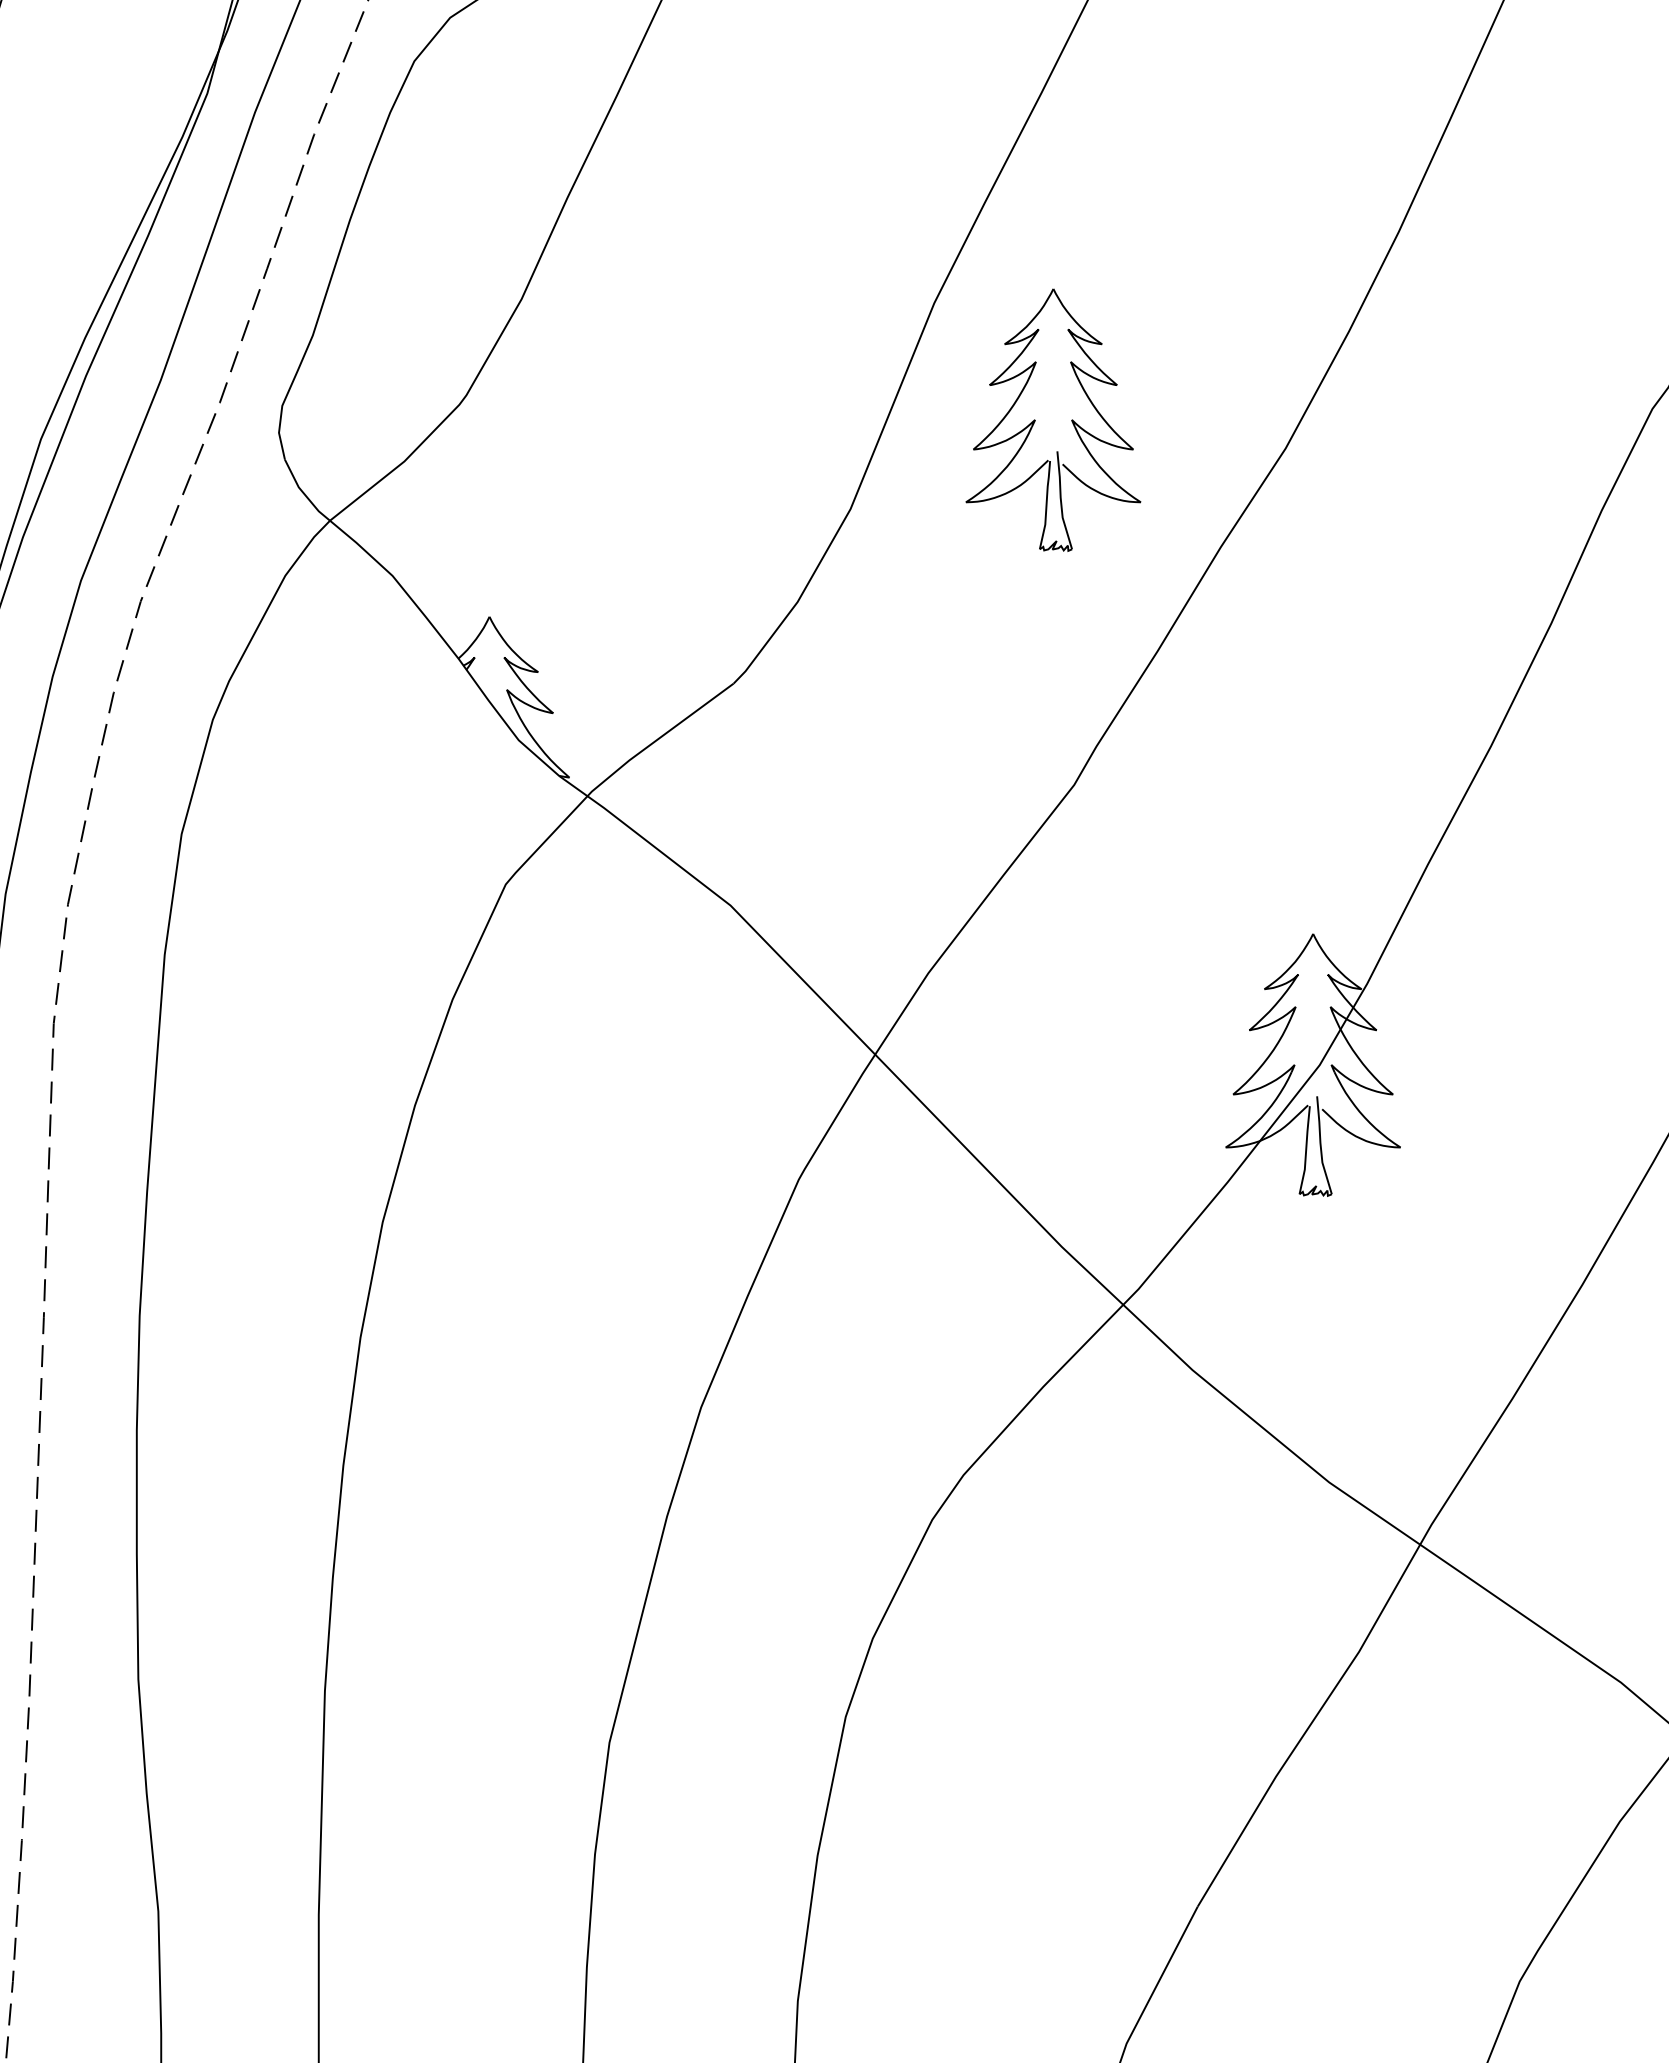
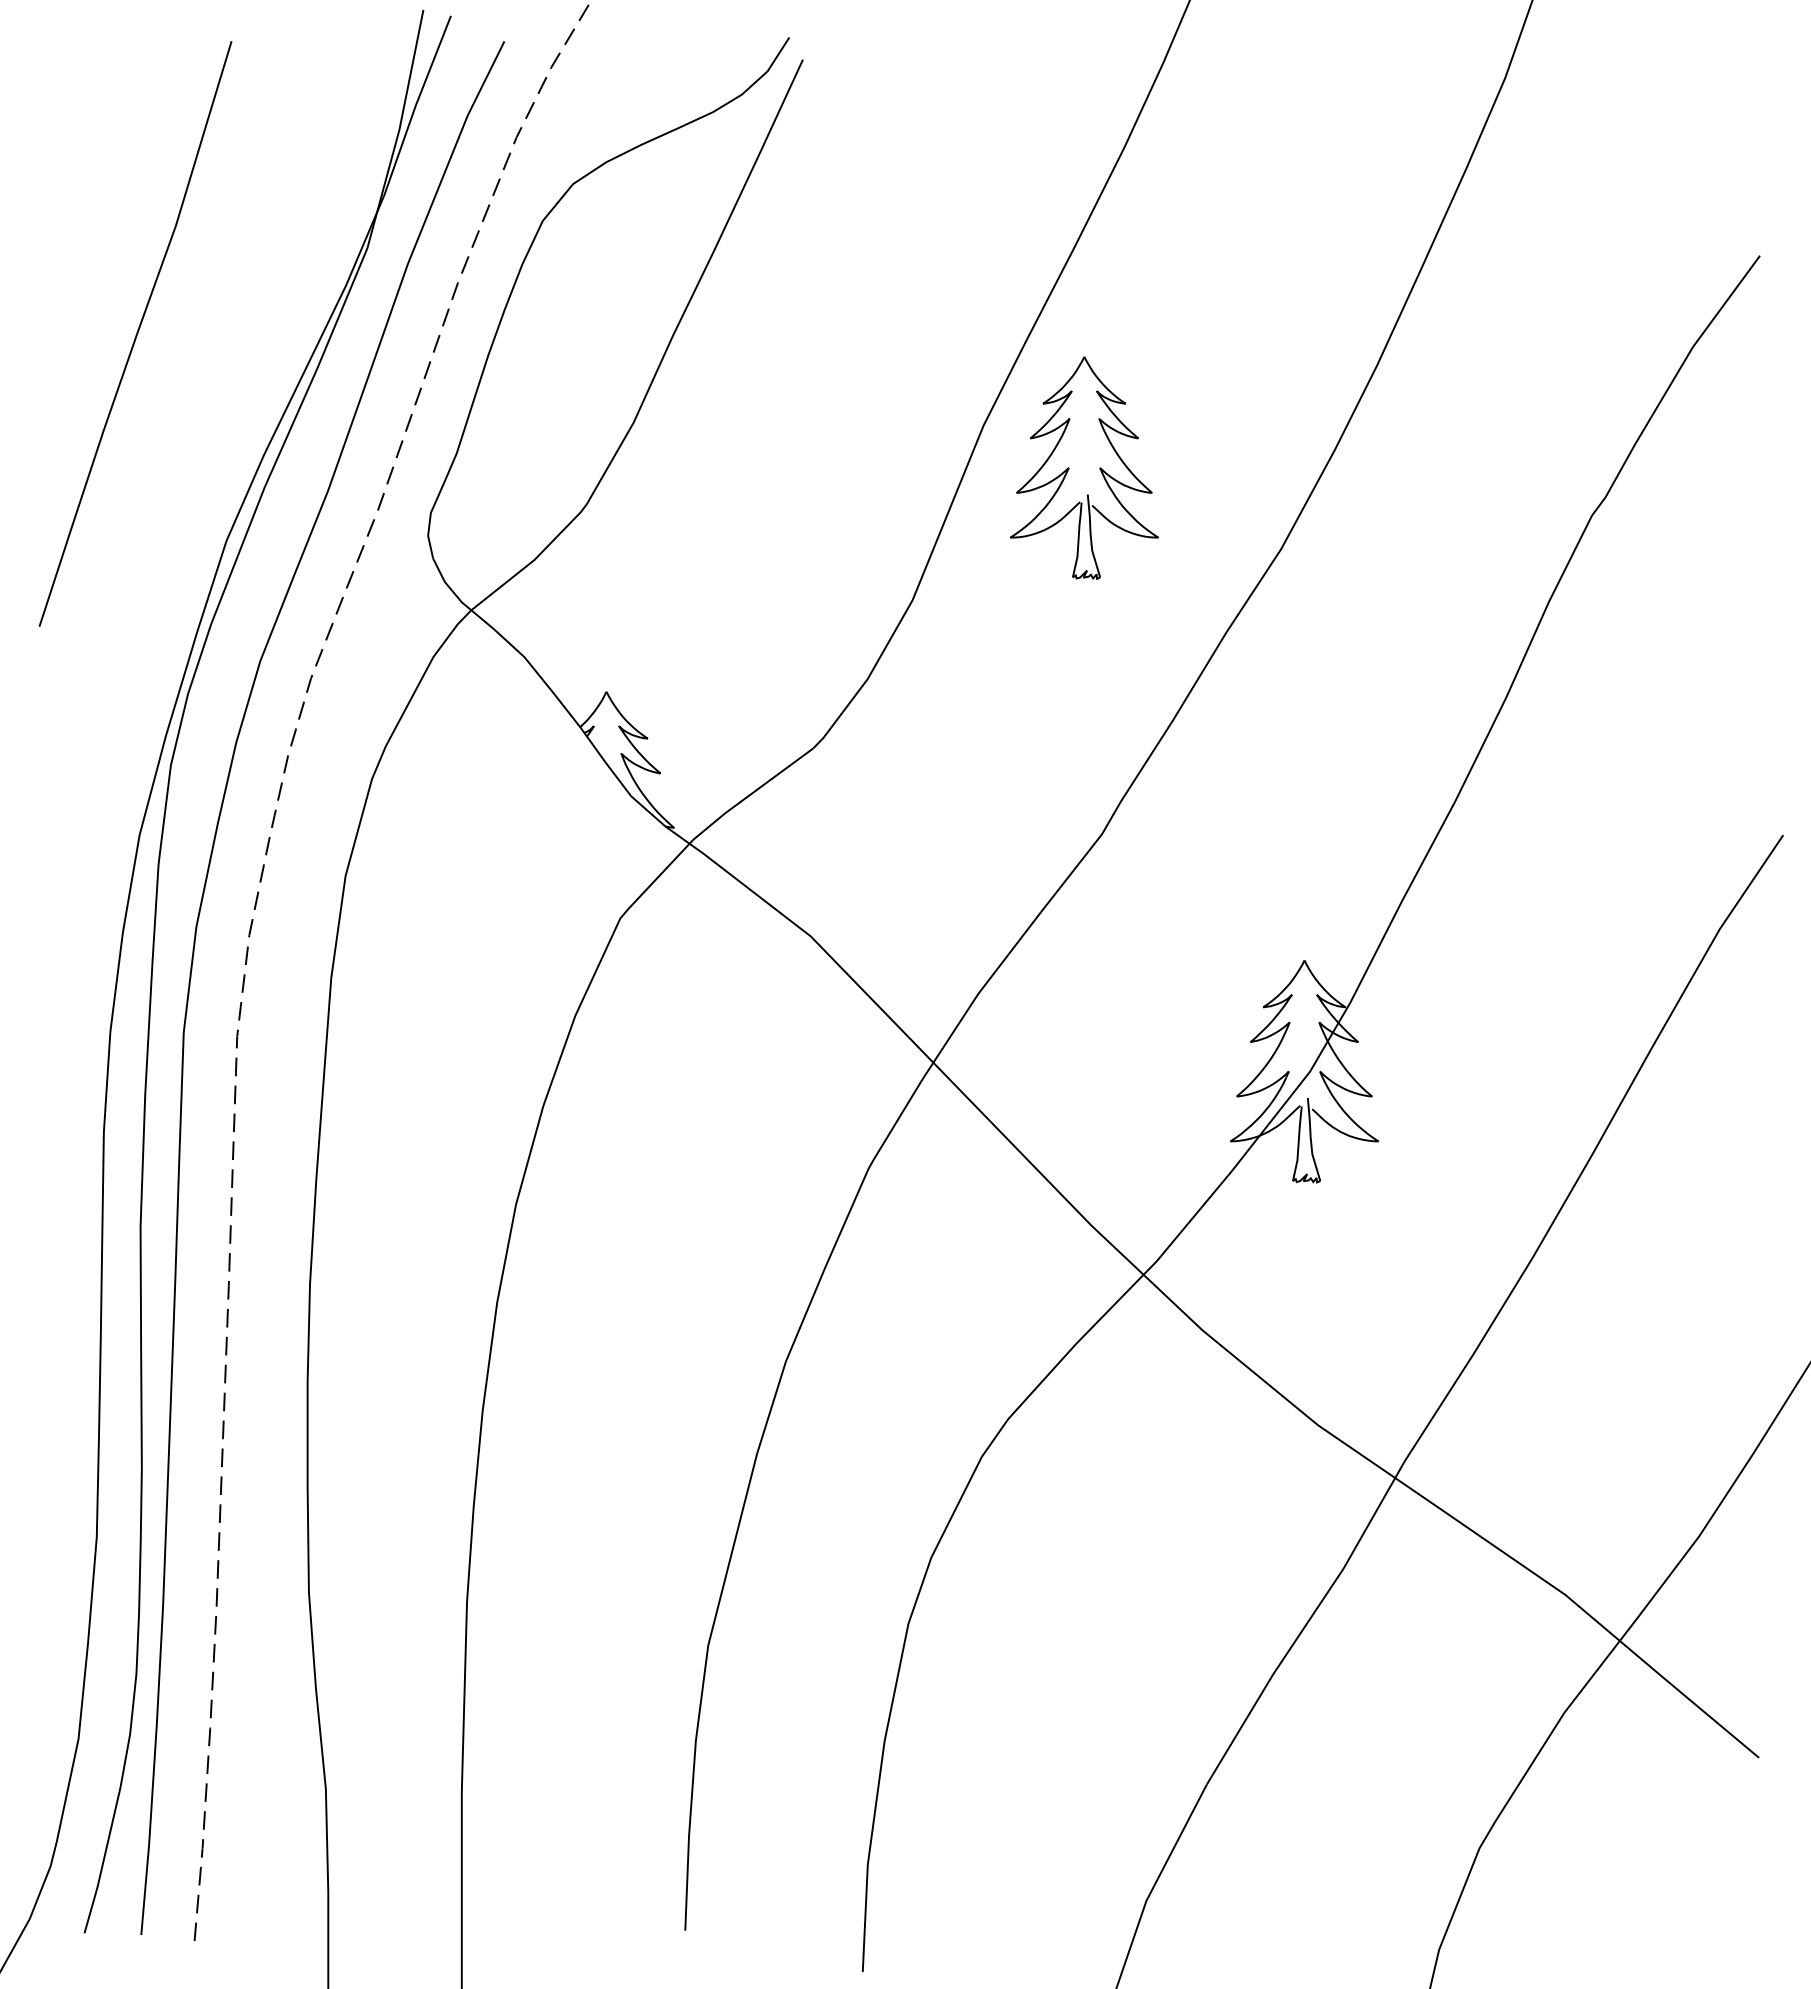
part: (1035, 420) -> (1069, 468), moved

